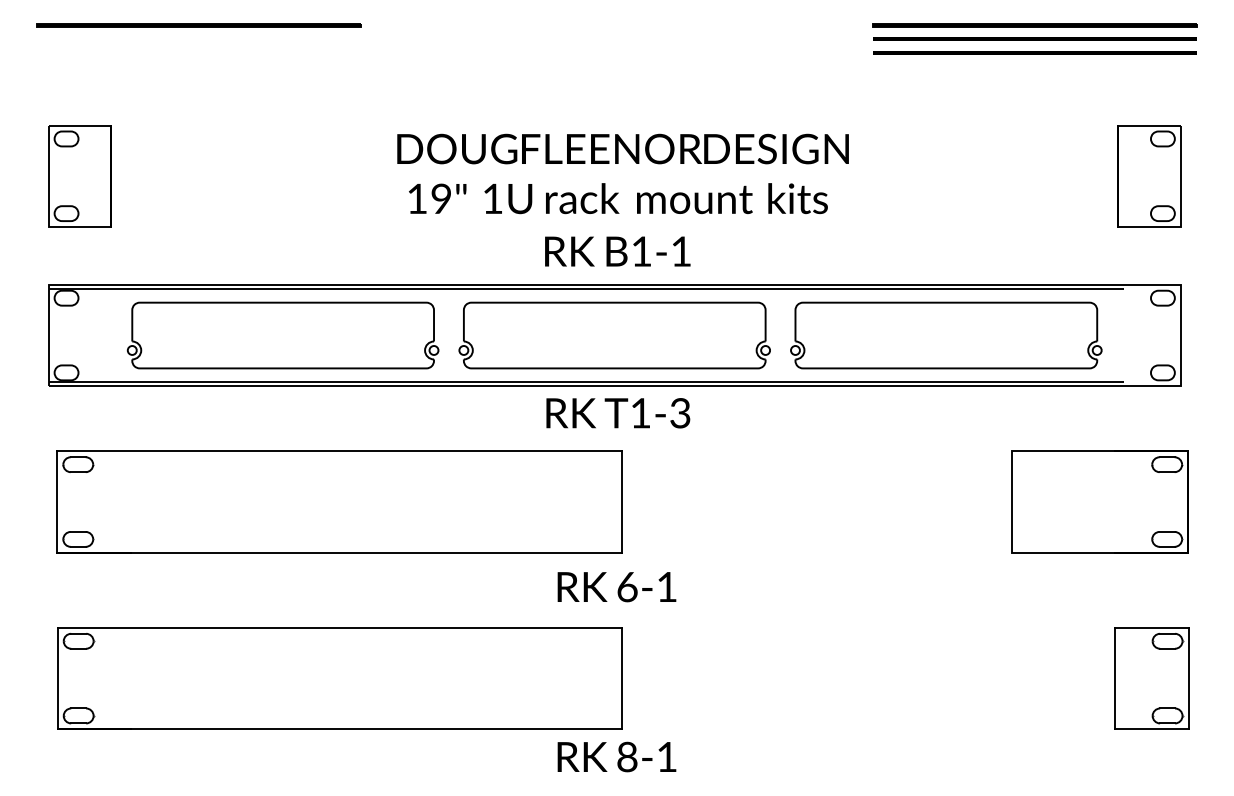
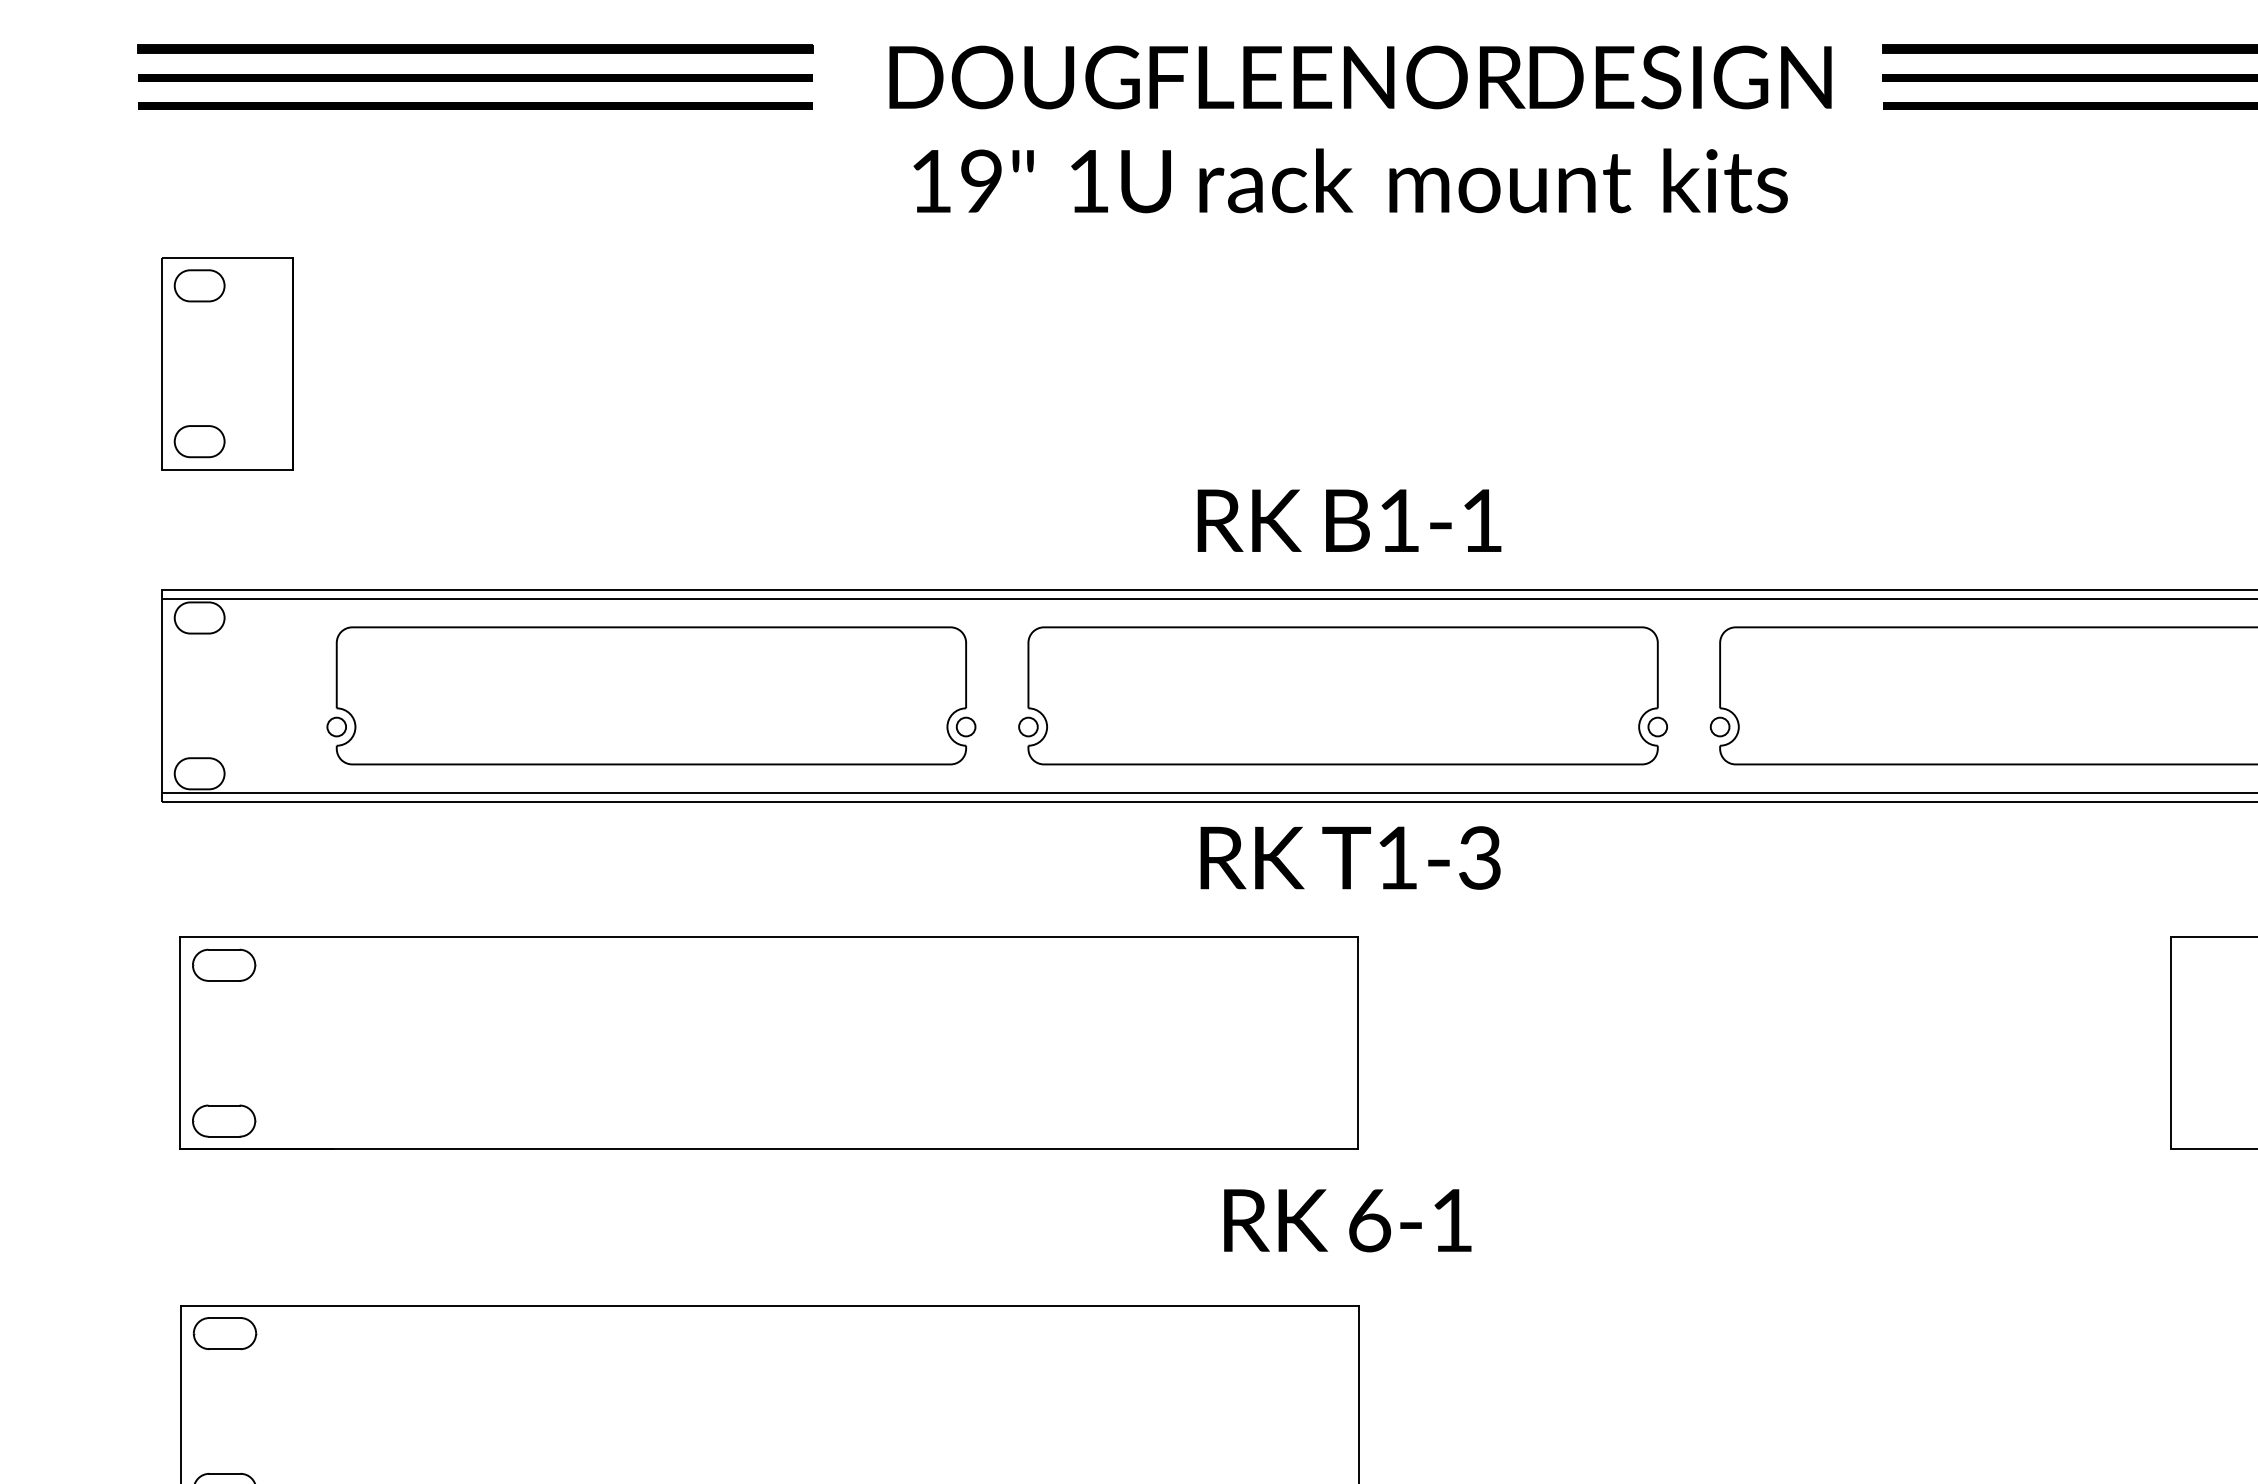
fill: (198, 39) -> (474, 78), added
fill: (198, 52) -> (474, 105), added
text: (622, 173) -> (1359, 128), moved

